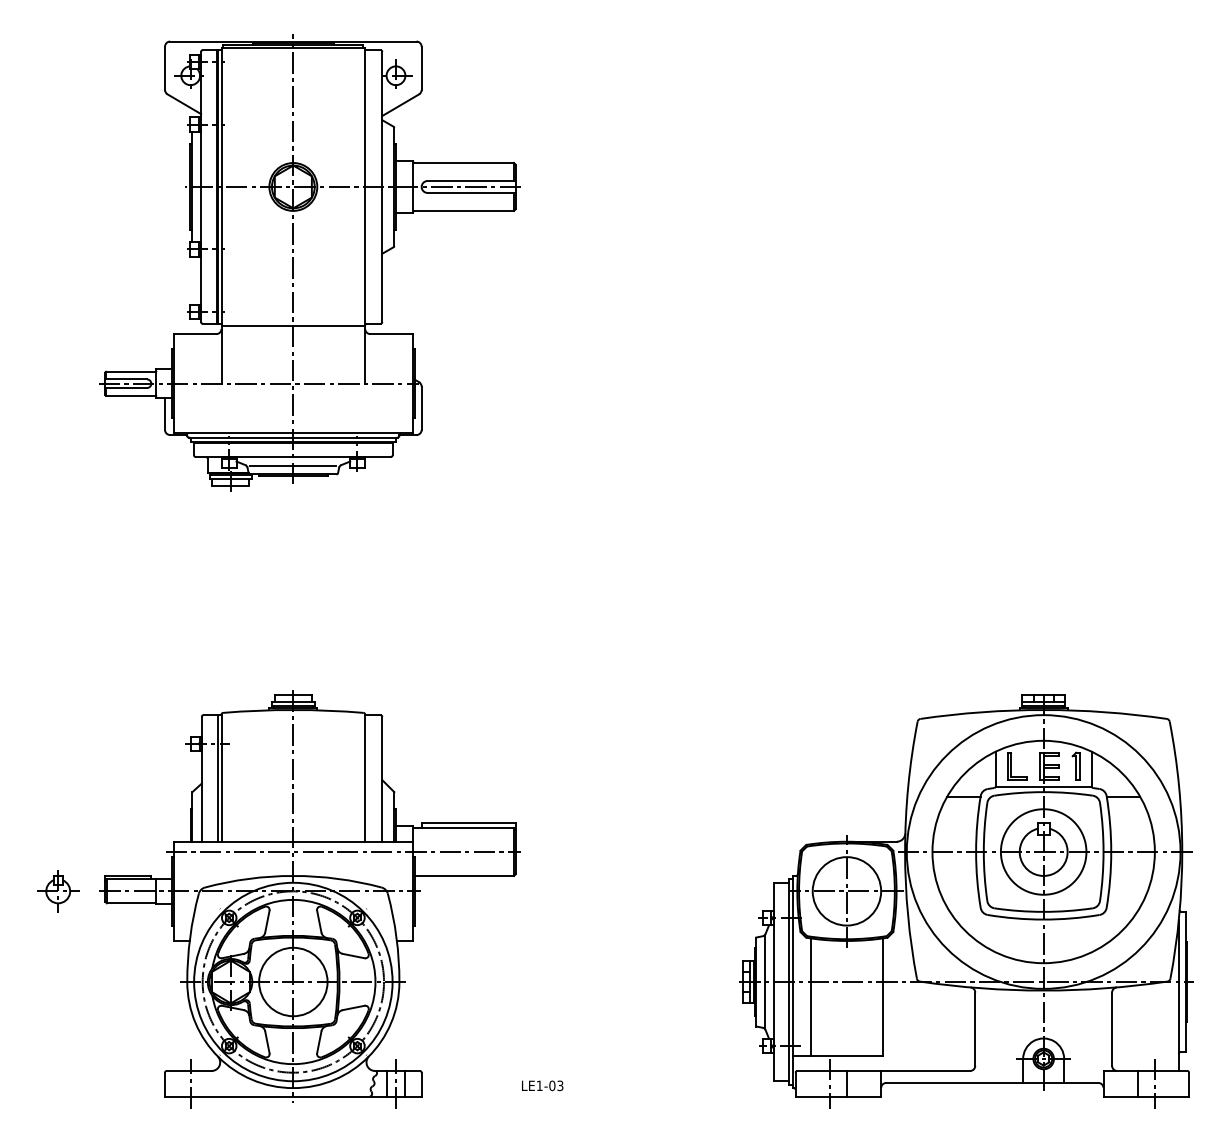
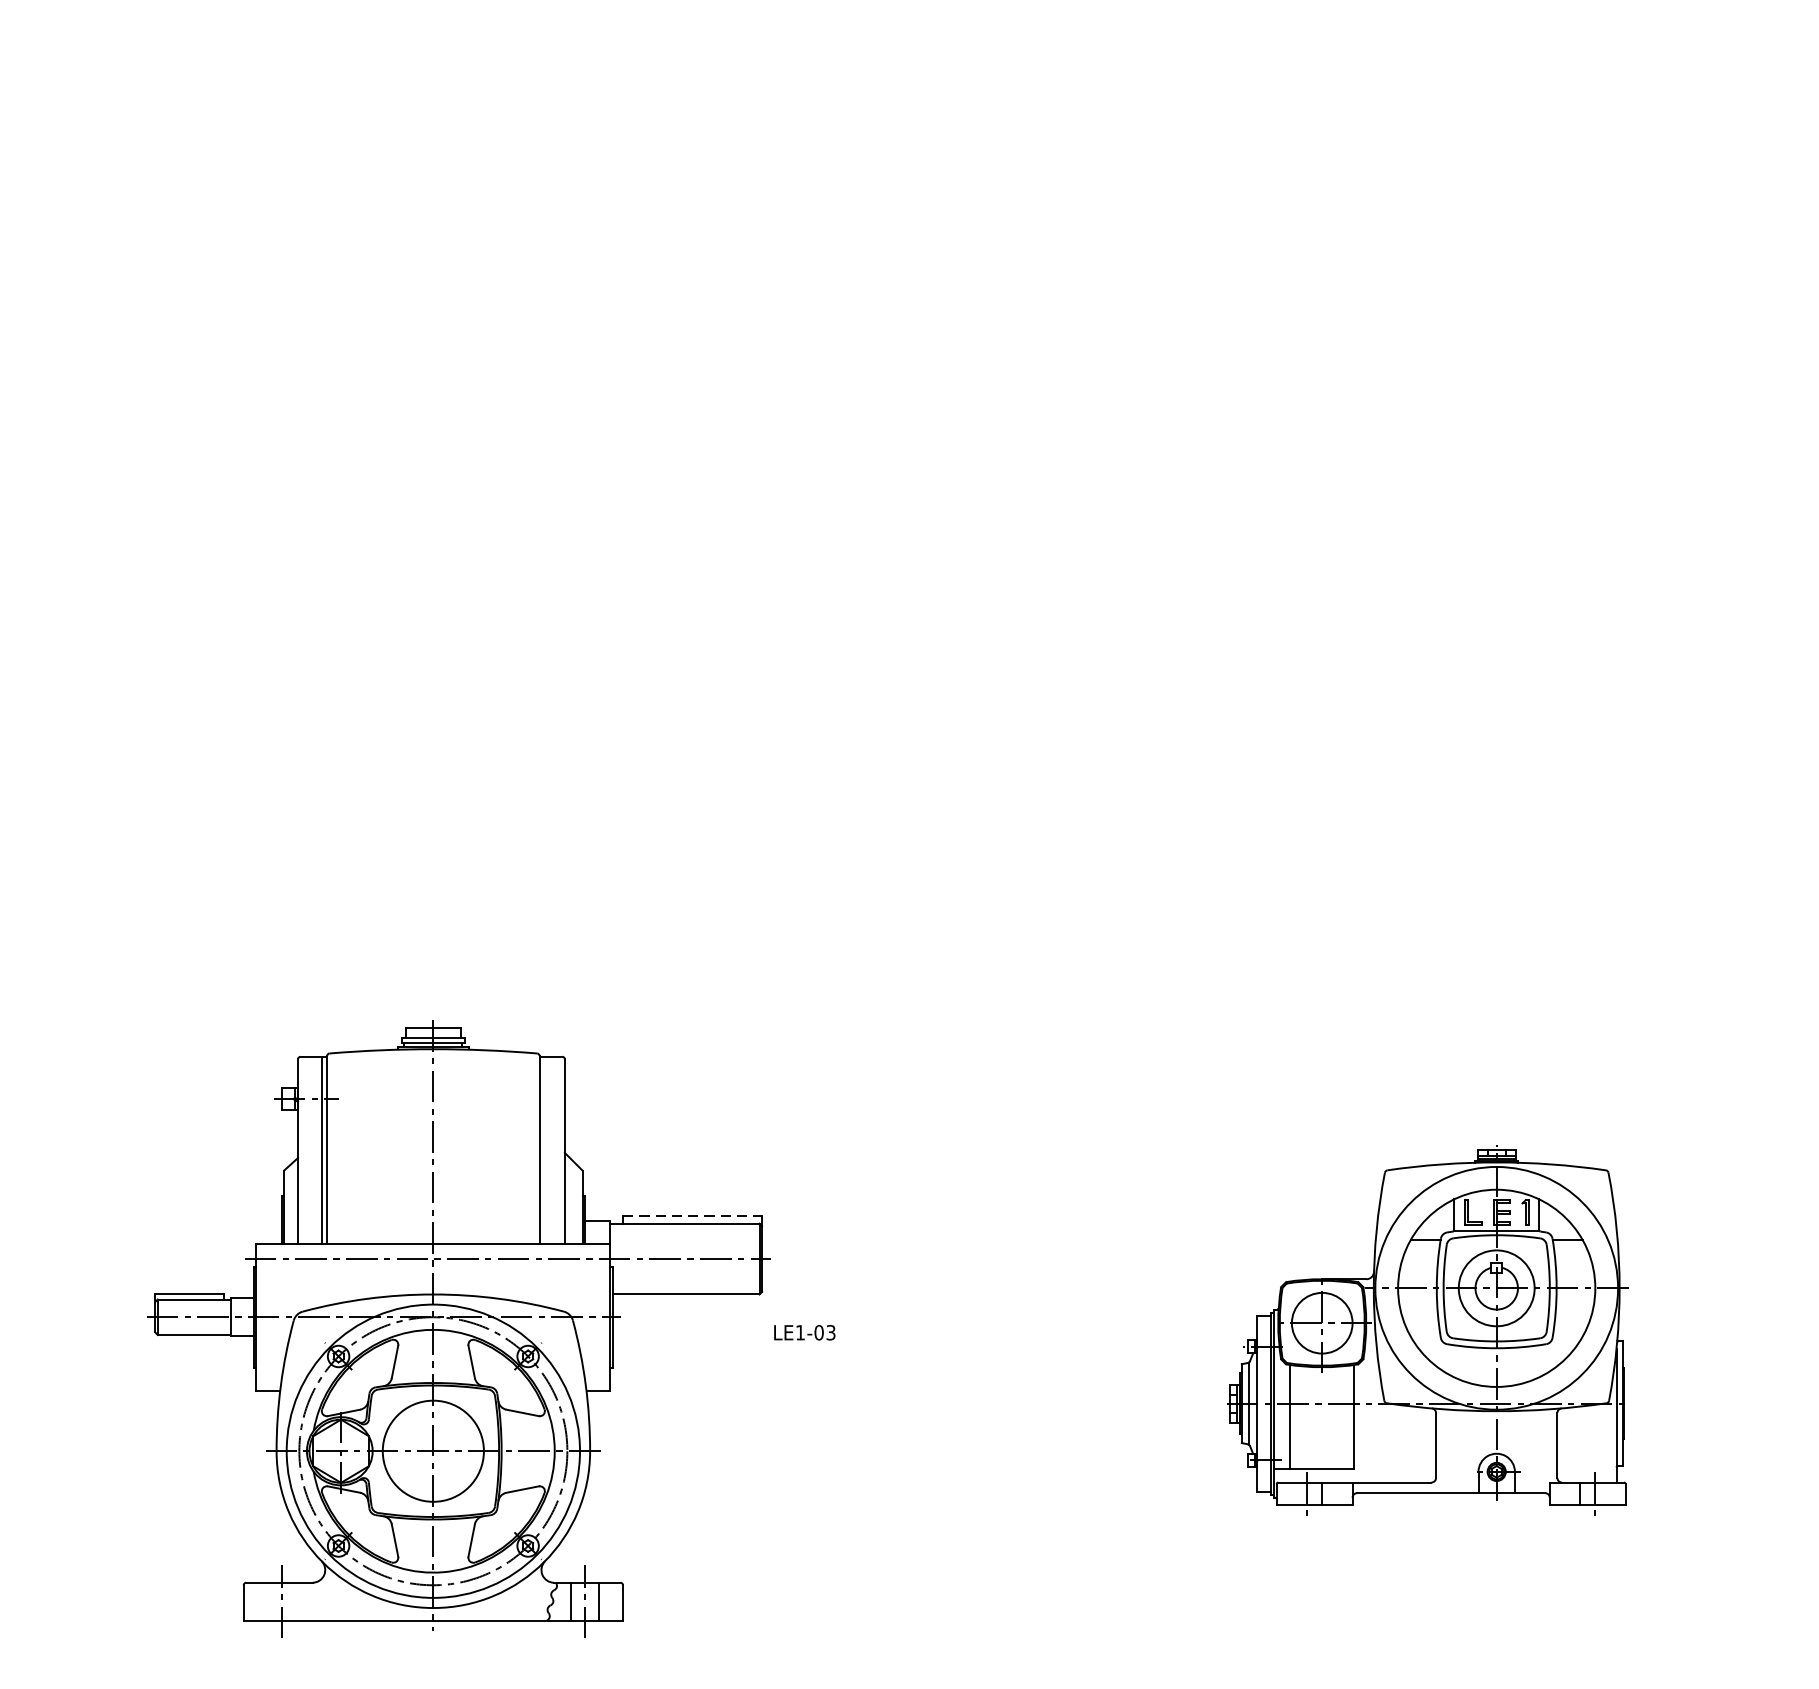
part: (309, 262) -> (457, 387), removed
line: (469, 822) -> (693, 1215), solid -> dashed
part: (58, 891) -> (86, 1317), removed
part: (966, 901) -> (1428, 1332), size x0.6
text: (542, 1085) -> (804, 1332), moved

